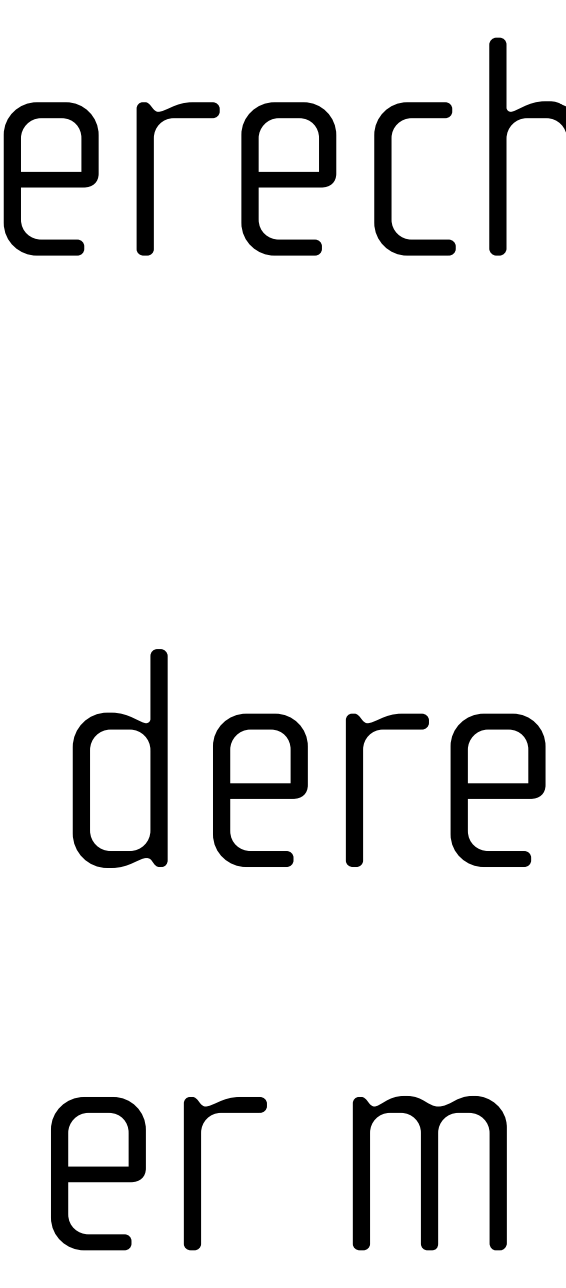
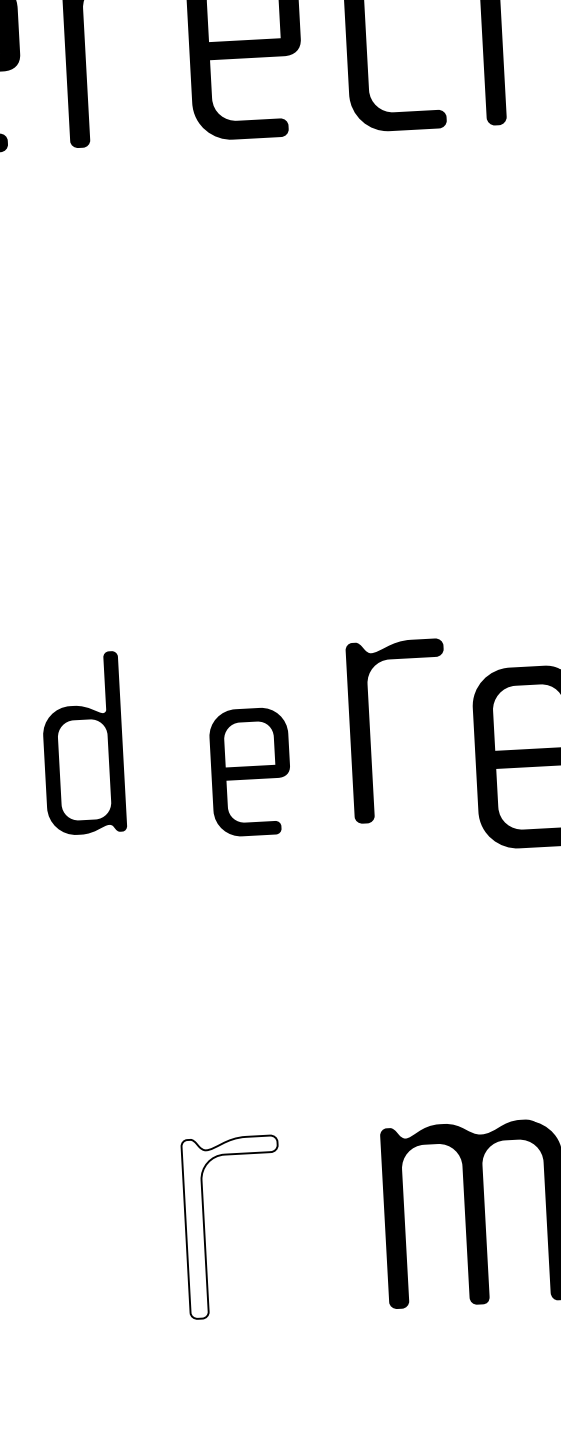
part: (119, 758) -> (82, 743), size x0.7
part: (260, 789) -> (250, 771), size x0.7
part: (362, 789) -> (369, 731), moved
part: (98, 1173) -> (84, 1235), removed
fill: (224, 1173) -> (232, 1227), removed

